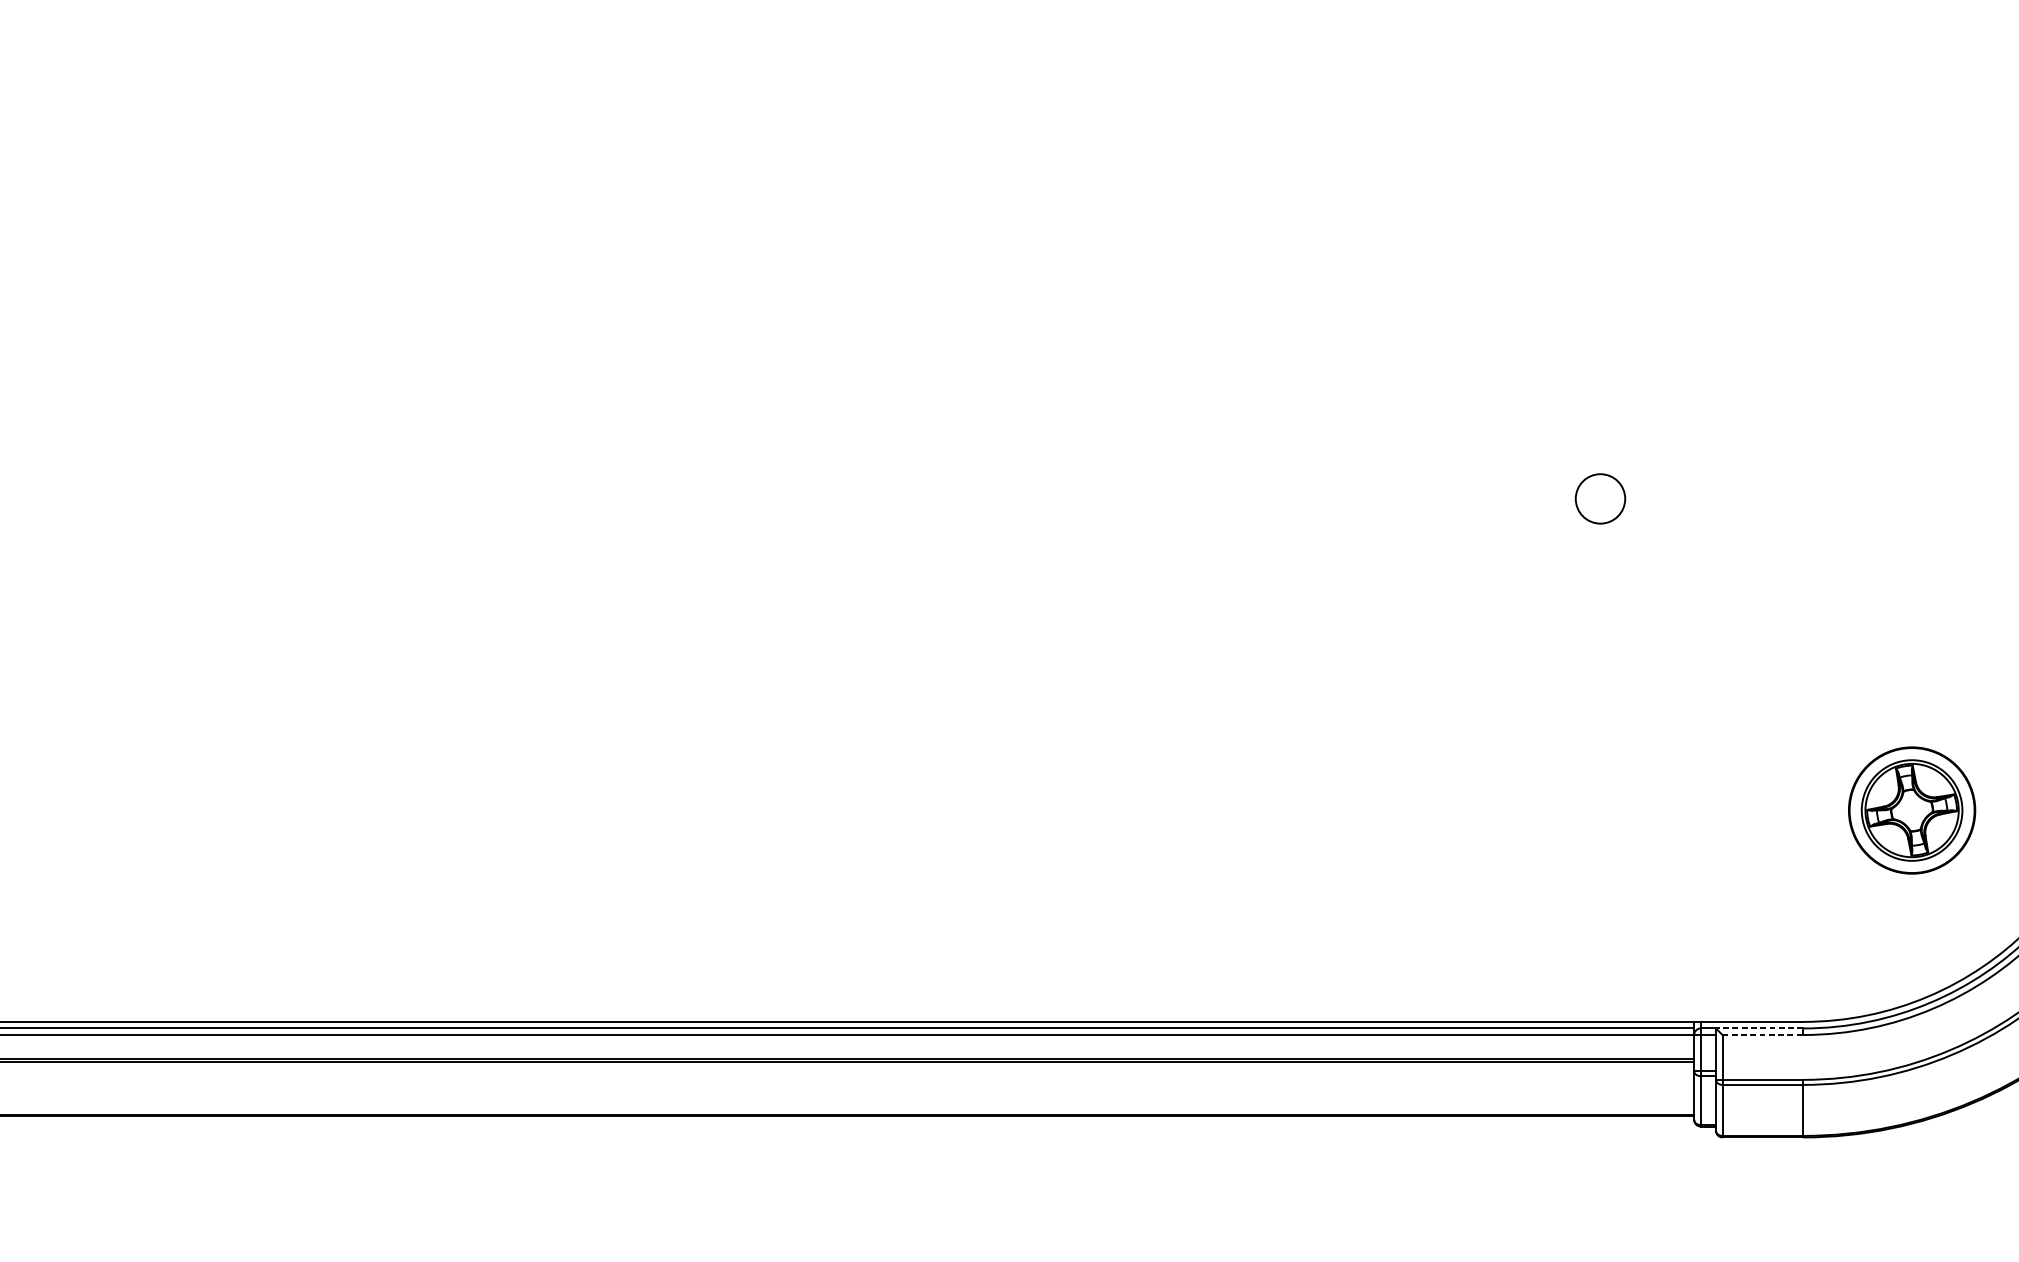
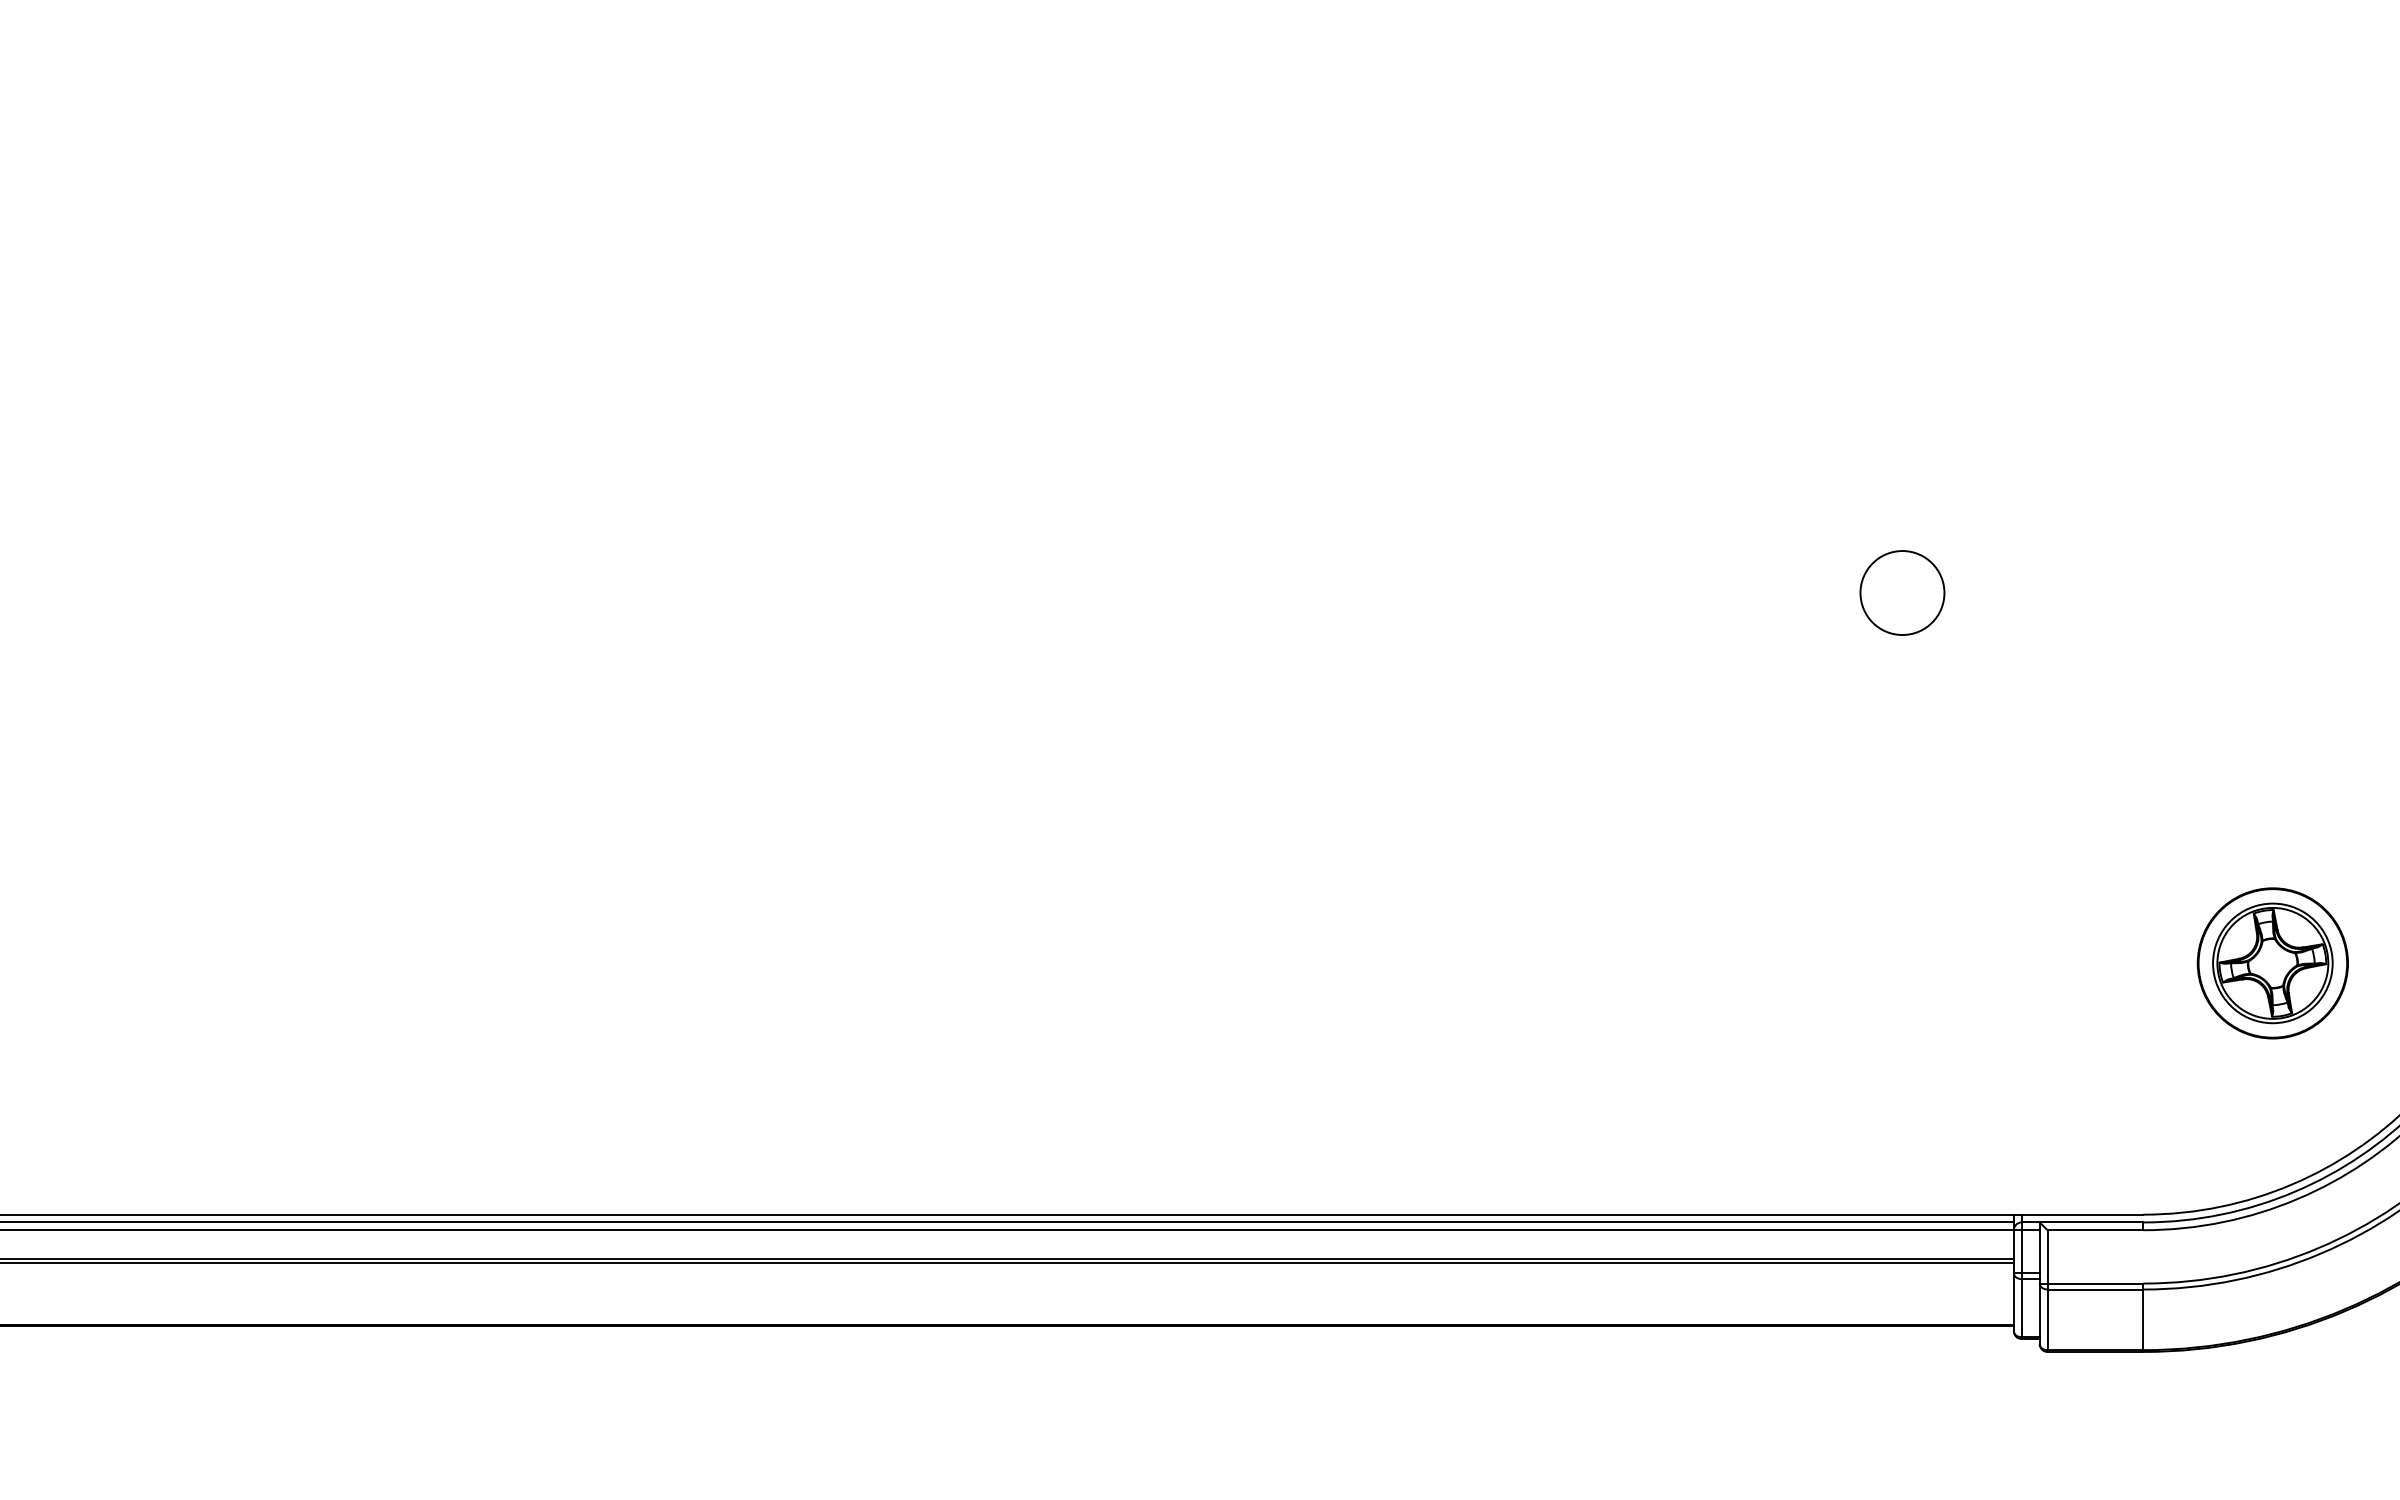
circle: (1600, 498) -> (1902, 592), size x1.43
line: (1759, 1028) -> (2091, 1222), dashed -> solid
line: (1762, 1035) -> (2095, 1230), dashed -> solid

